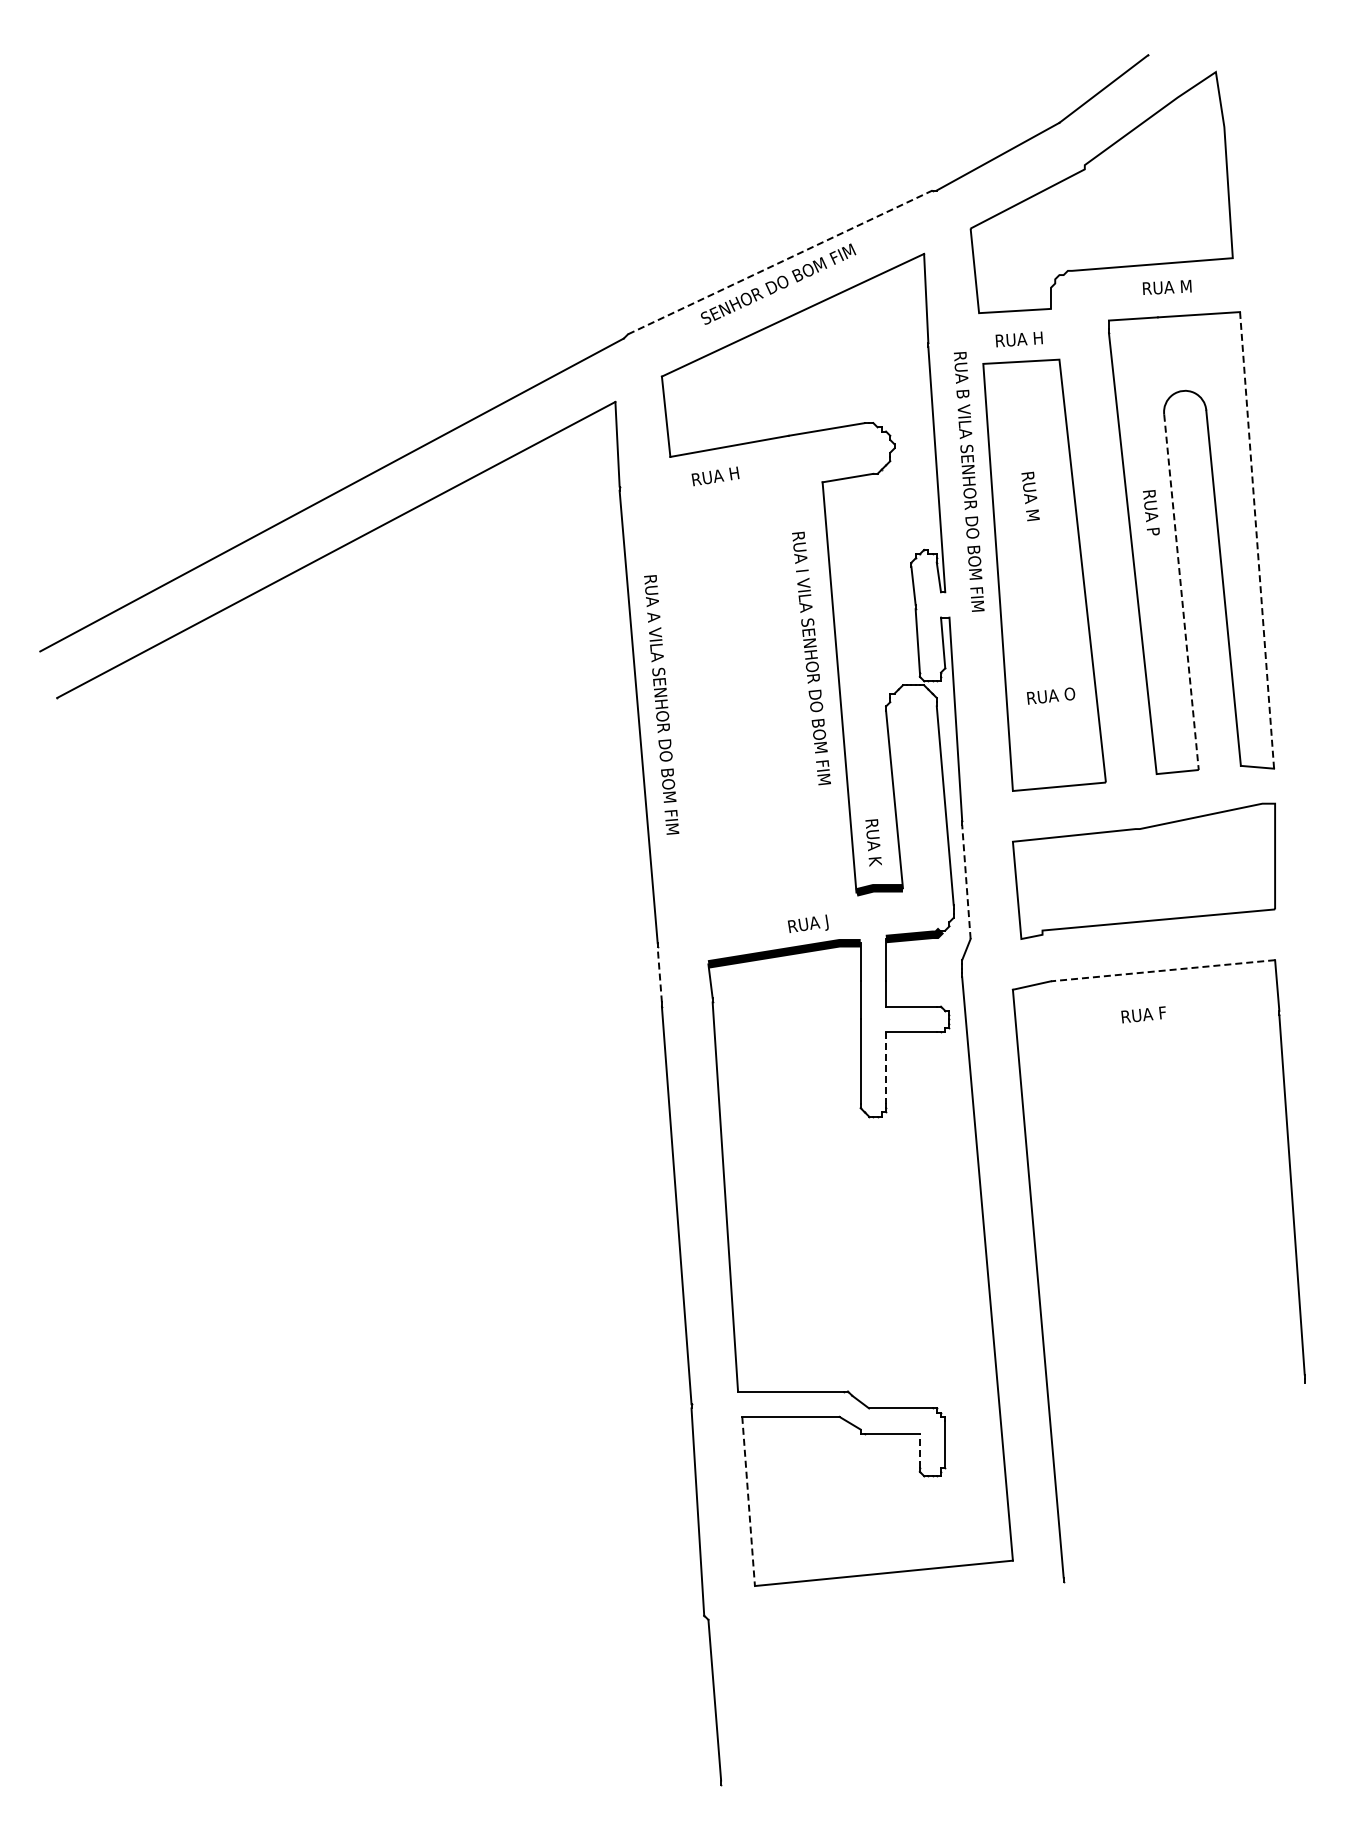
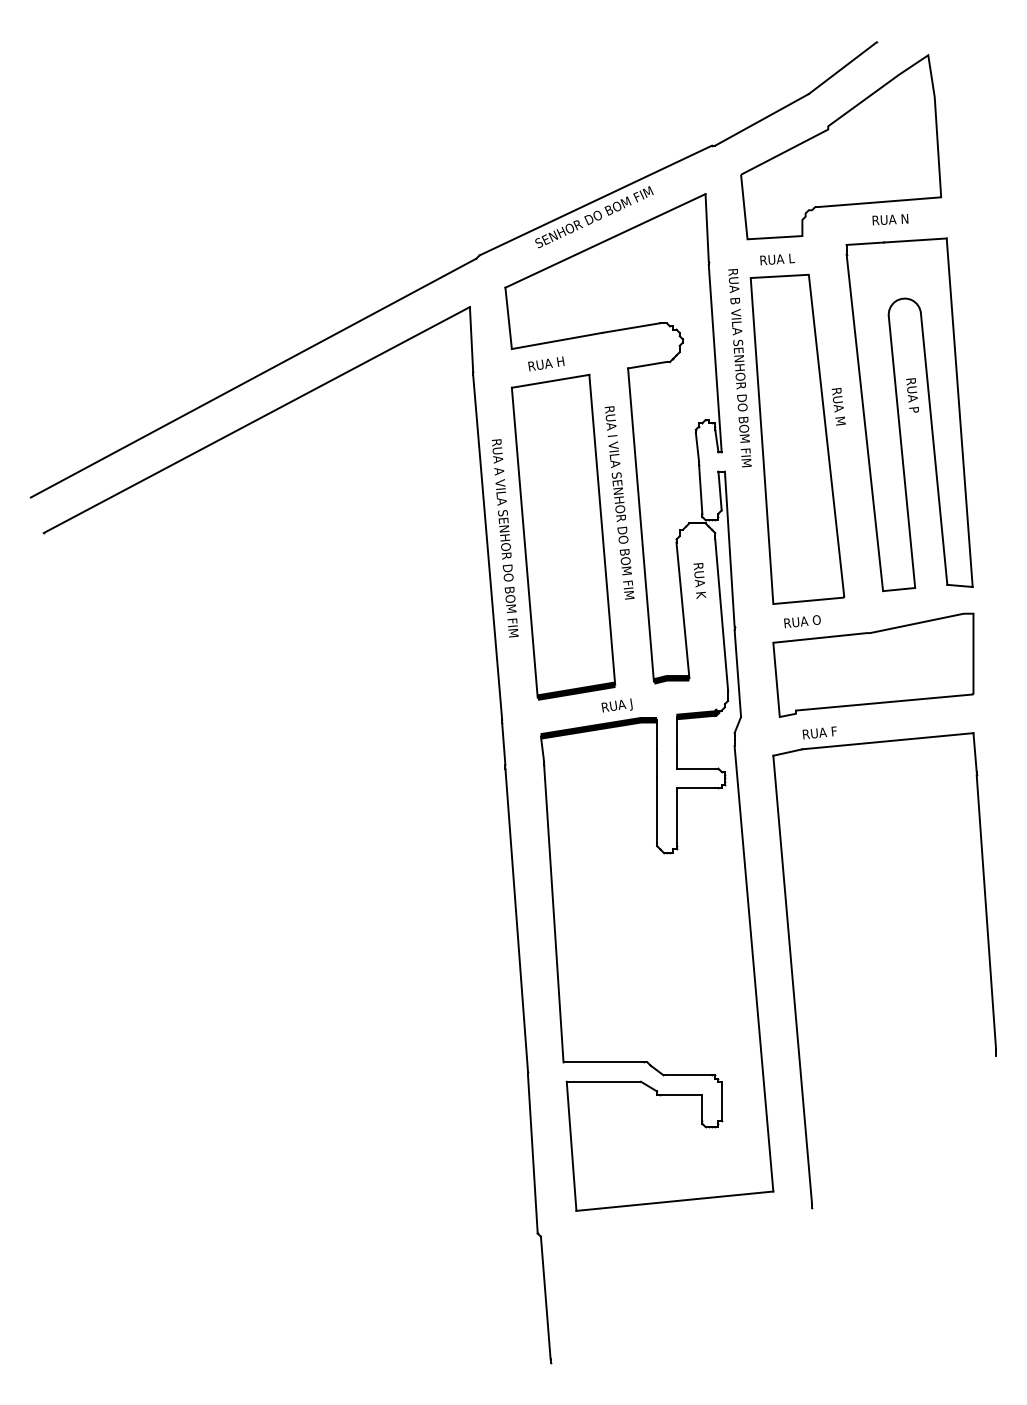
line: (780, 262) -> (595, 200), dashed -> solid
text: (1186, 285) -> (905, 218), RUA M -> RUA N
text: (1038, 337) -> (792, 257), RUA H -> RUA L
text: (1030, 496) -> (838, 406), moved
text: (1151, 512) -> (912, 395), moved
line: (1257, 540) -> (960, 412), dashed -> solid
line: (1181, 592) -> (902, 452), dashed -> solid
text: (1051, 695) -> (802, 621), moved
part: (737, 703) -> (563, 537), added
text: (873, 842) -> (699, 580), moved
line: (966, 881) -> (737, 673), dashed -> solid
line: (1163, 970) -> (888, 741), dashed -> solid
line: (659, 974) -> (503, 744), dashed -> solid
text: (1143, 1014) -> (819, 732), moved
line: (886, 1068) -> (676, 815), dashed -> solid
line: (919, 1450) -> (702, 1107), dashed -> solid
line: (748, 1501) -> (571, 1146), dashed -> solid

